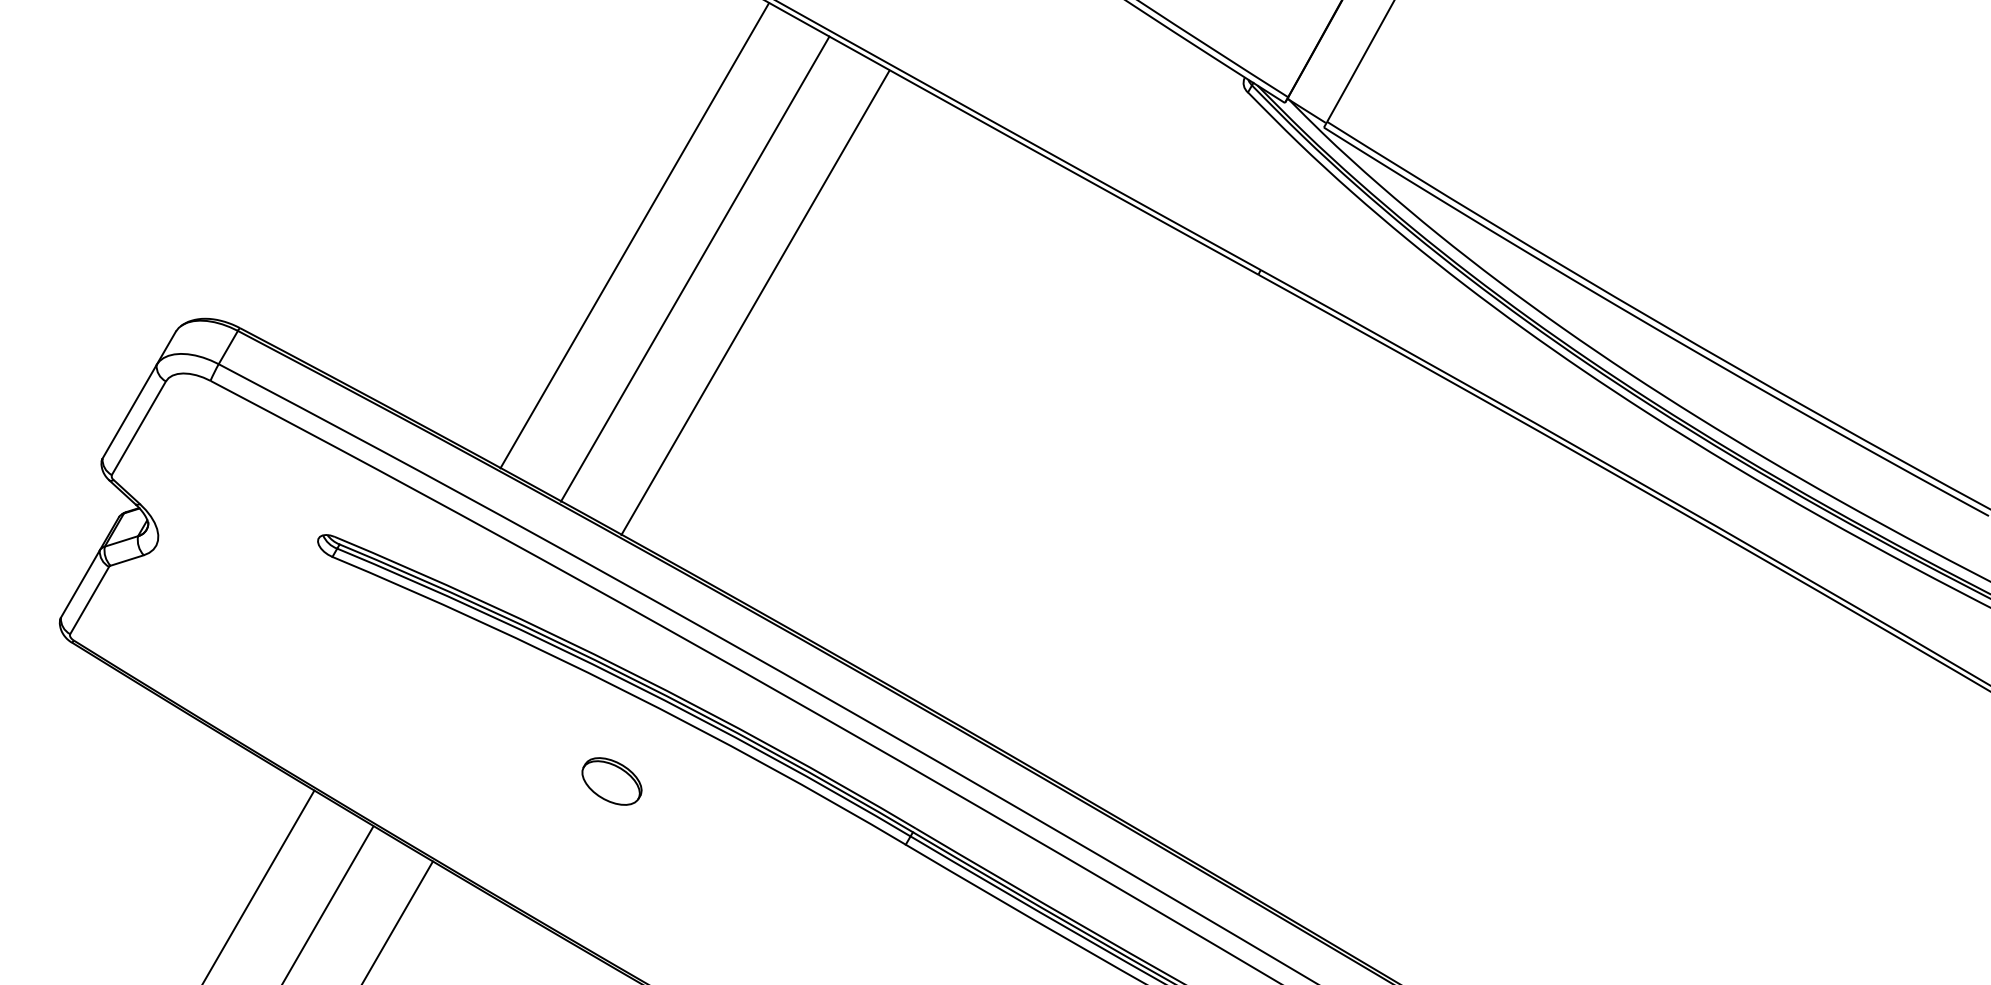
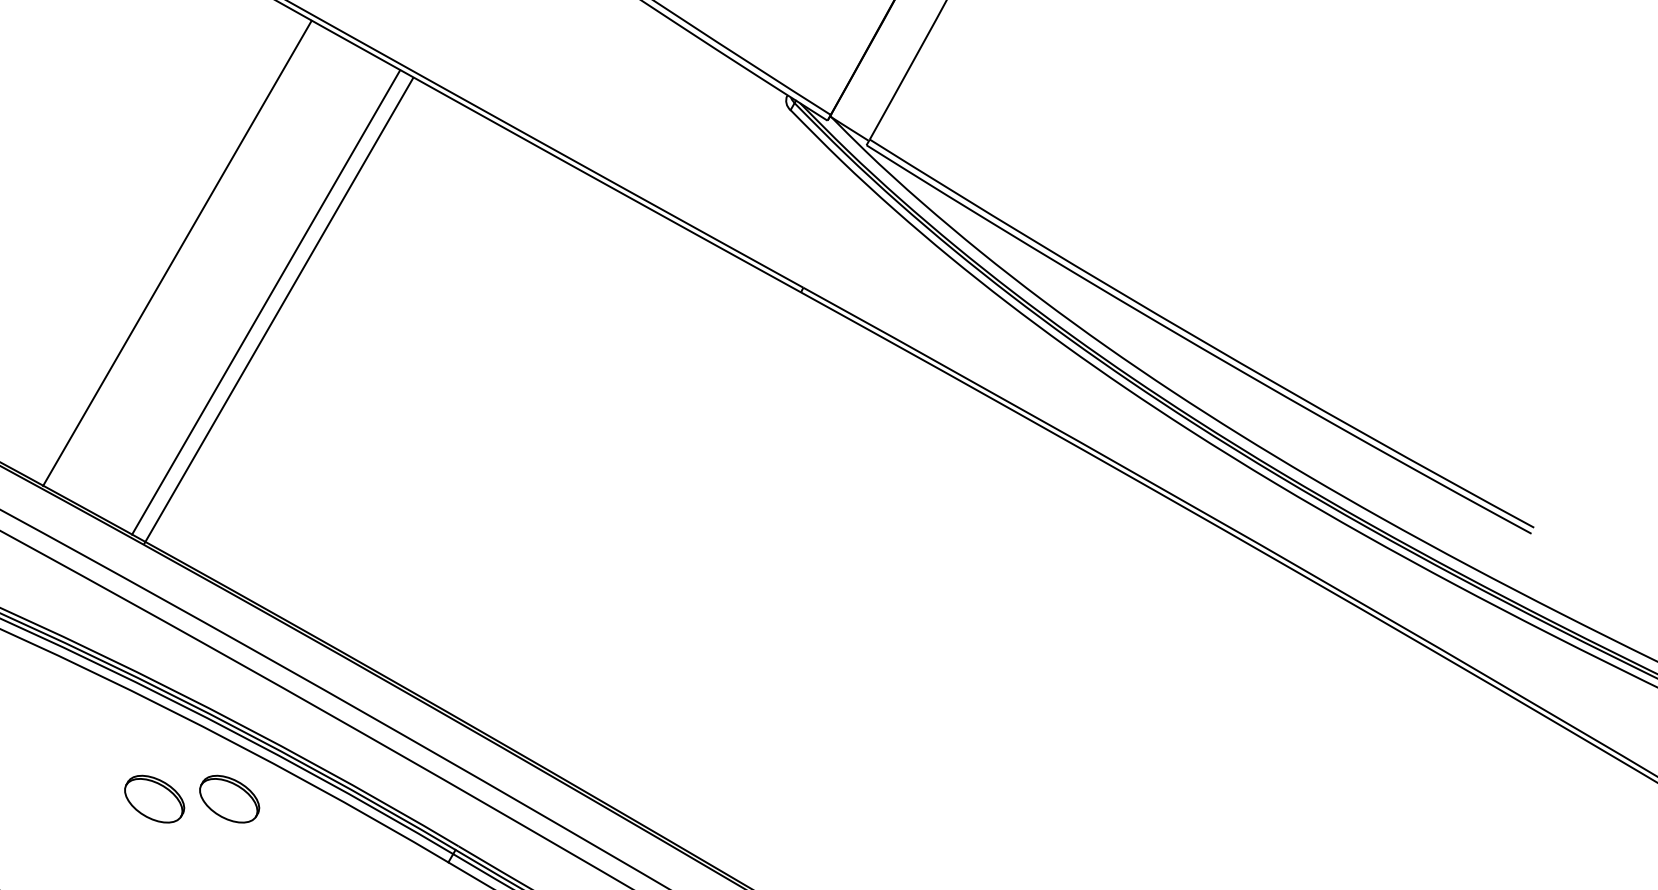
line: (694, 268) -> (278, 310), moved
line: (755, 302) -> (266, 302), moved
part: (686, 781) -> (229, 799), added

